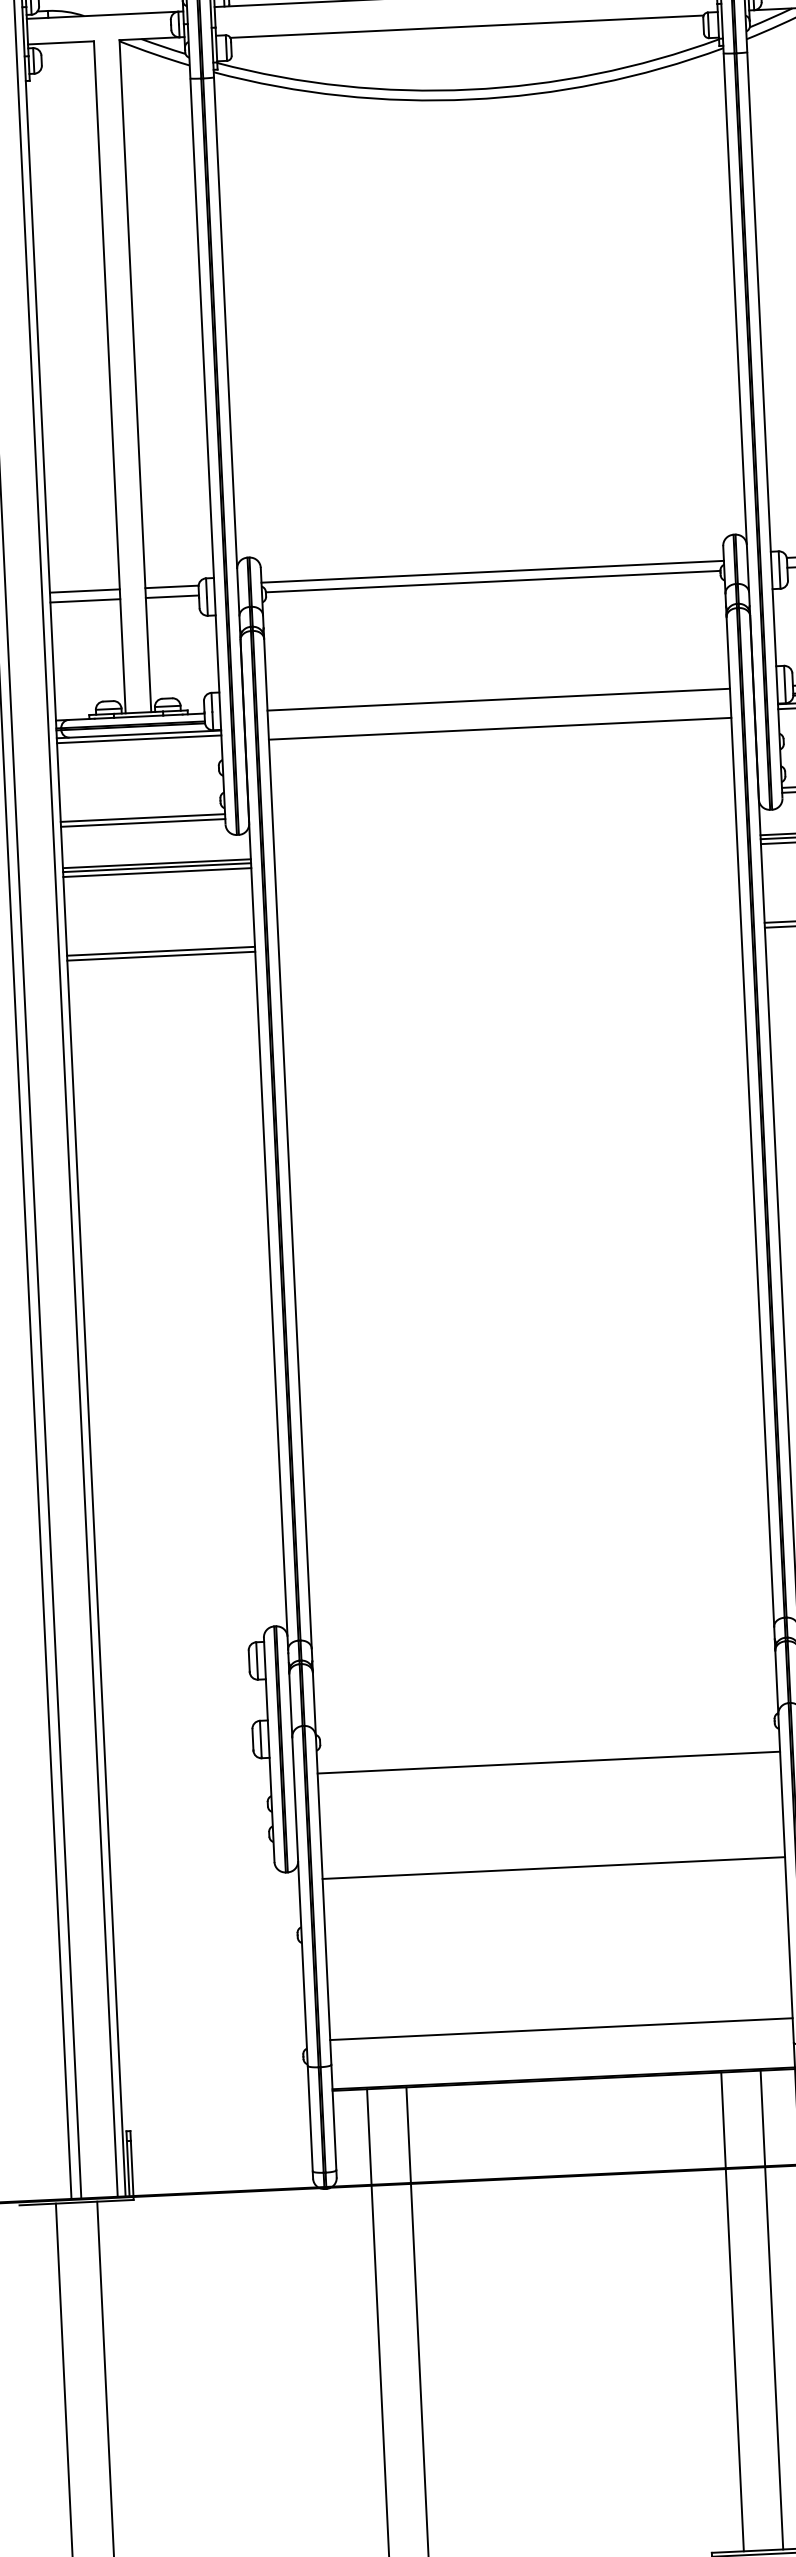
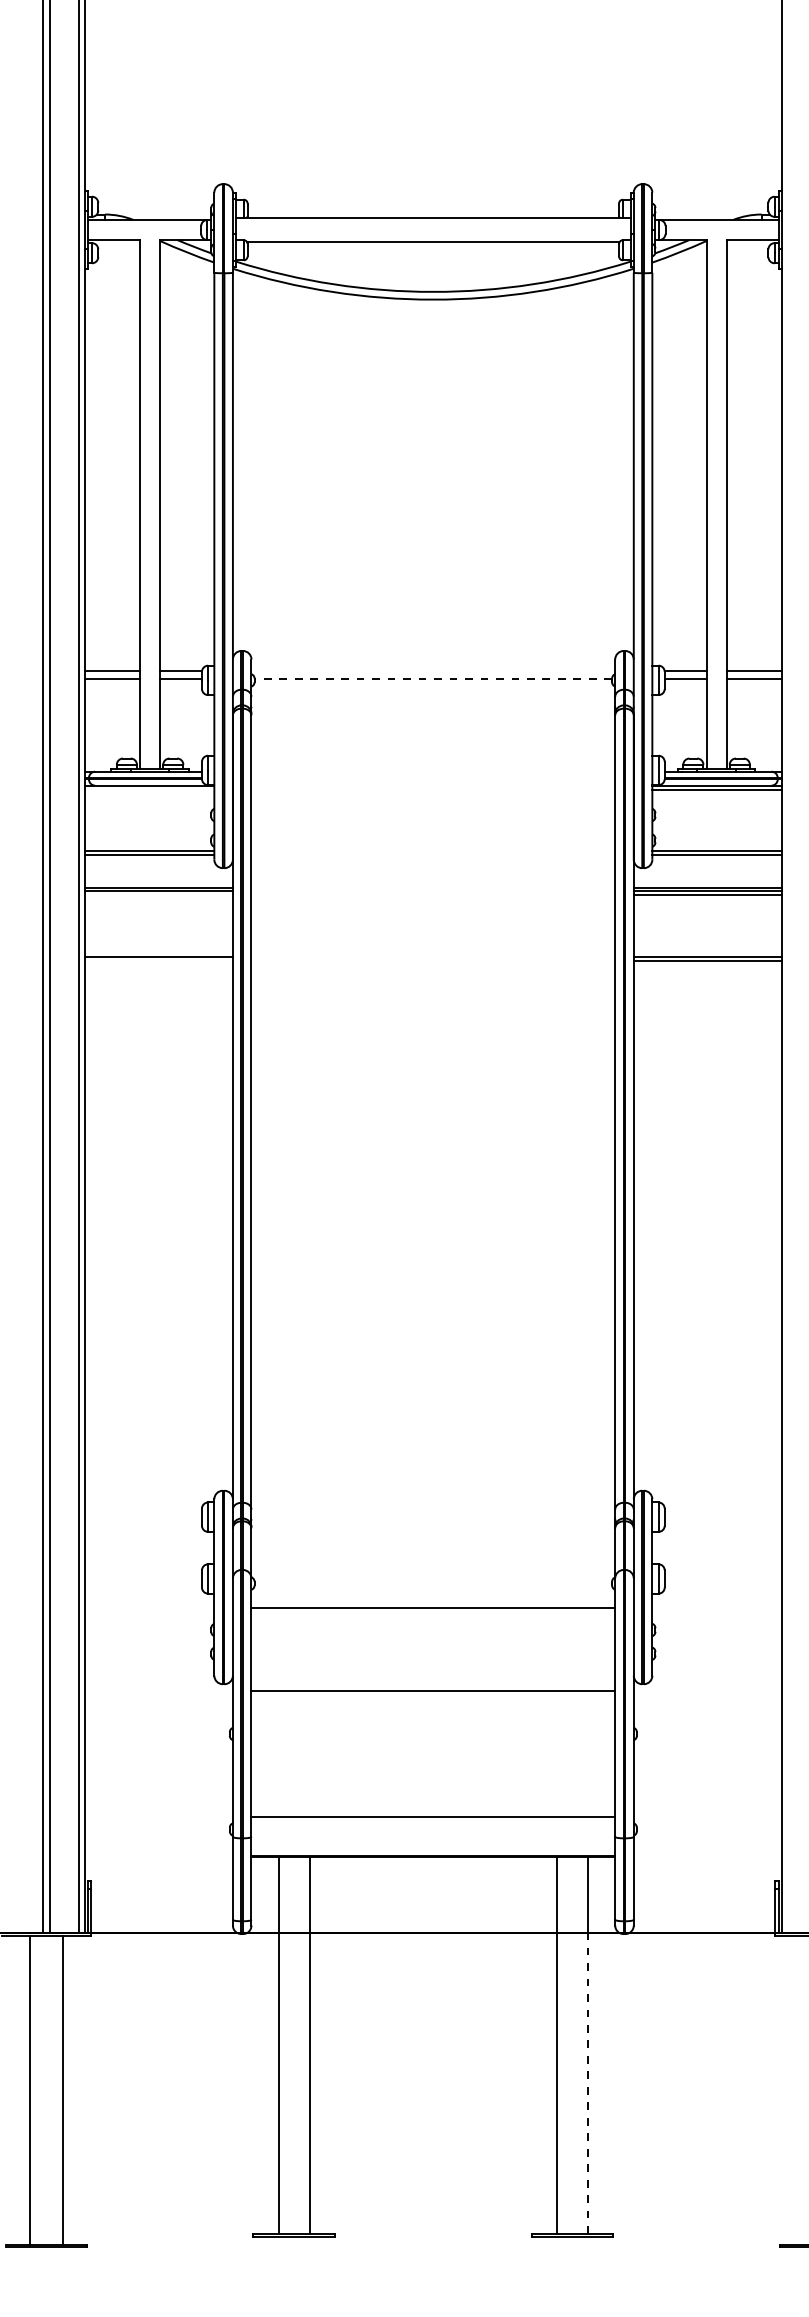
line: (492, 572) -> (433, 671), removed
line: (493, 581) -> (433, 678), solid -> dashed
line: (498, 699) -> (433, 771), removed
line: (500, 728) -> (433, 794), removed
line: (138, 739) -> (149, 789), removed
line: (156, 872) -> (158, 894), removed
line: (160, 956) -> (158, 960), removed
line: (774, 2358) -> (588, 2083), solid -> dashed

